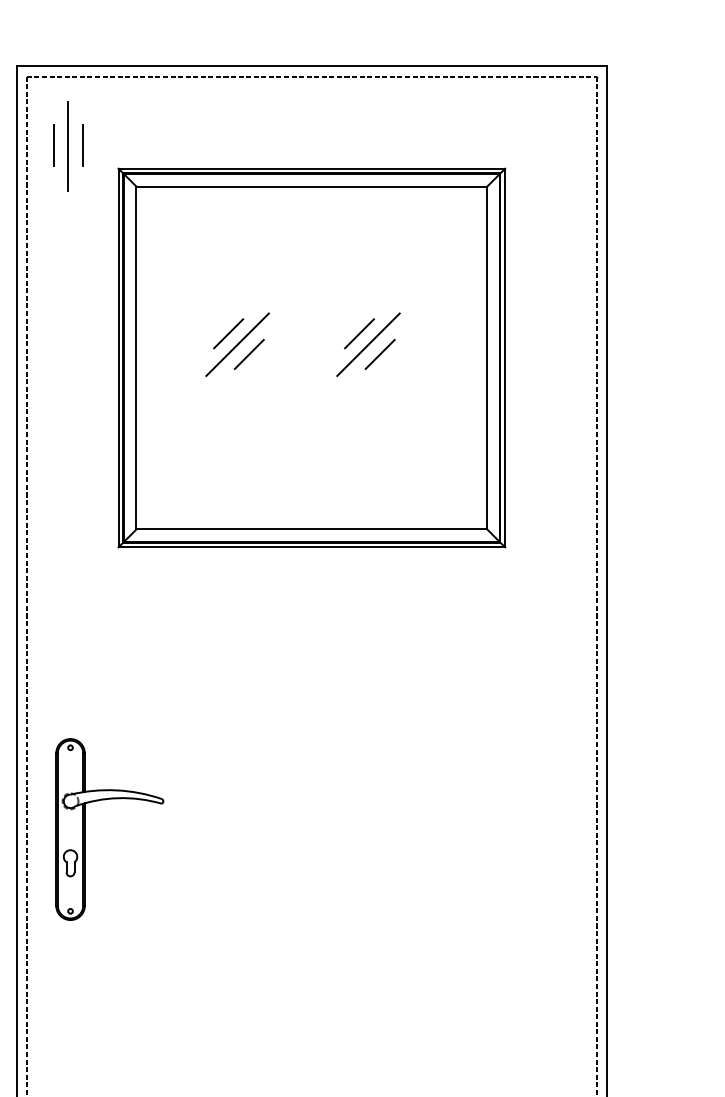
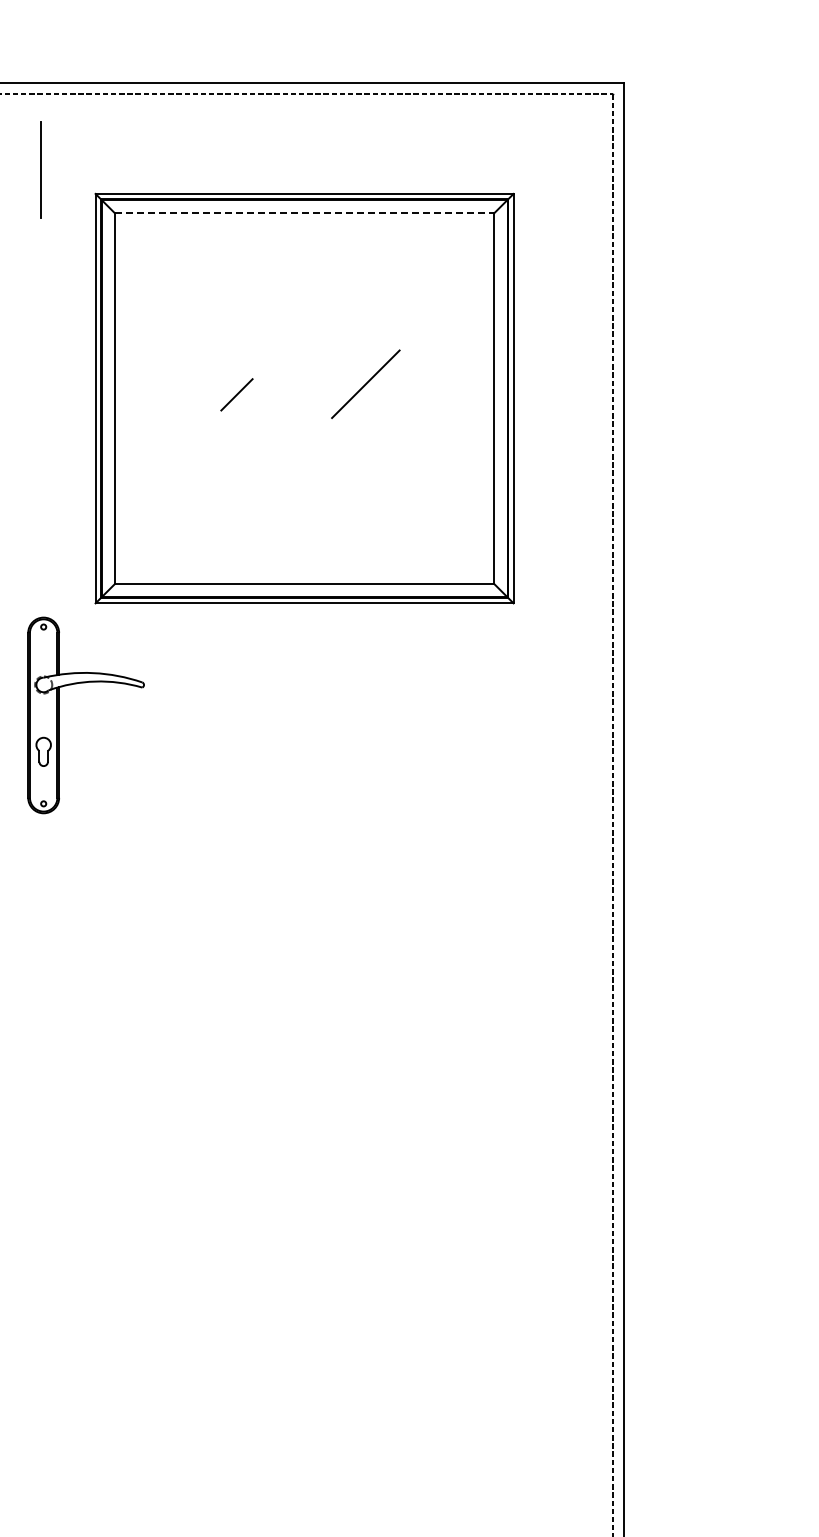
line: (54, 145) -> (26, 168), removed
line: (83, 145) -> (57, 168), removed
line: (311, 186) -> (304, 213), solid -> dashed
line: (228, 333) -> (214, 372), removed
line: (358, 333) -> (355, 372), removed
line: (237, 344) -> (224, 384), removed
line: (380, 354) -> (378, 394), removed
part: (85, 829) -> (59, 715), moved

